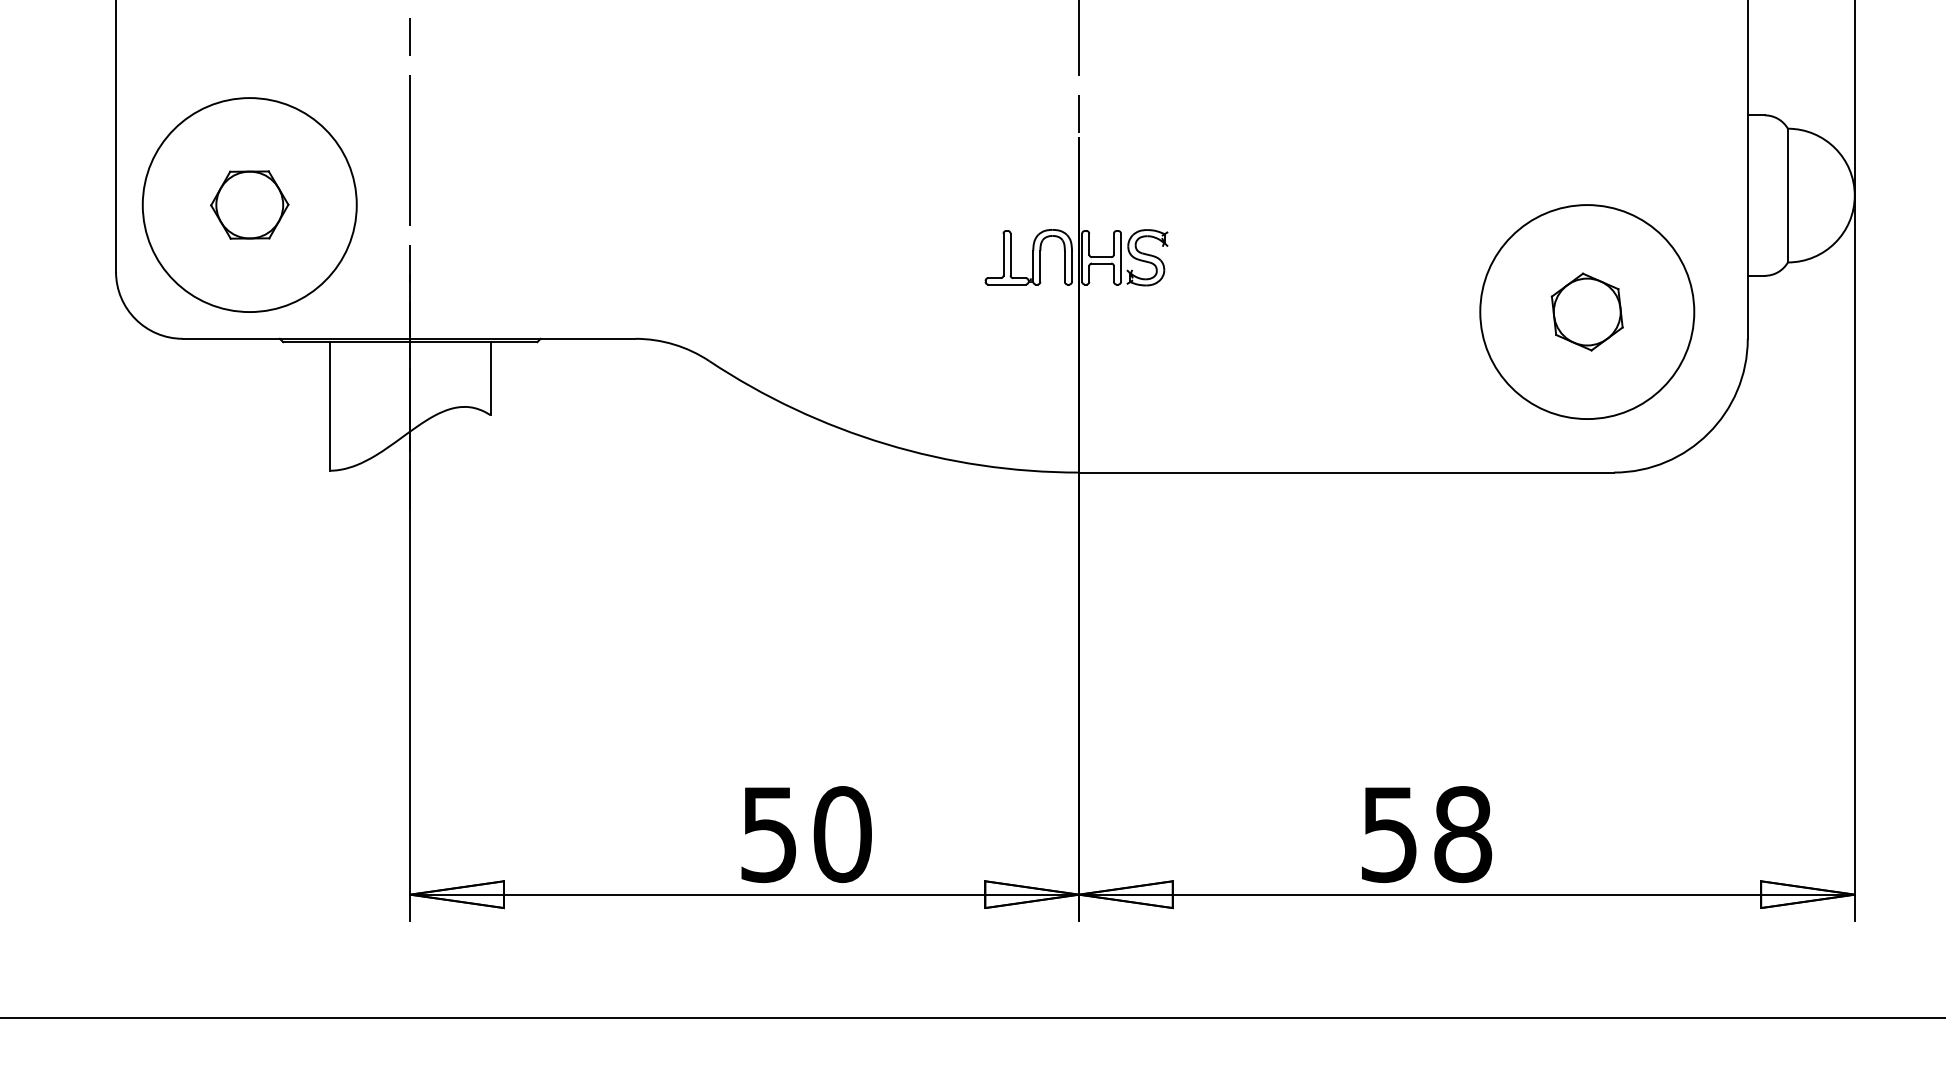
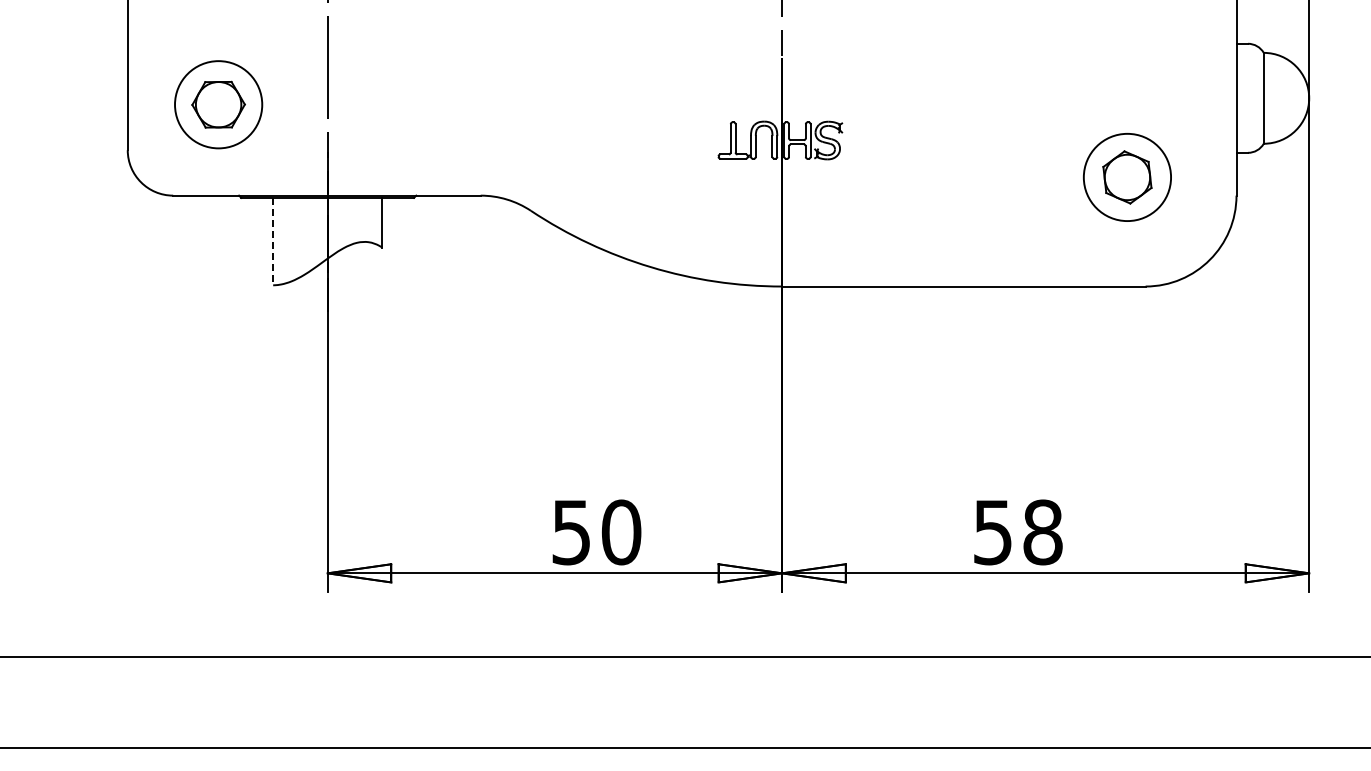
circle: (249, 204) -> (218, 104), size x0.6
circle: (1587, 312) -> (1127, 177), size x0.6
line: (330, 406) -> (273, 241), solid -> dashed

